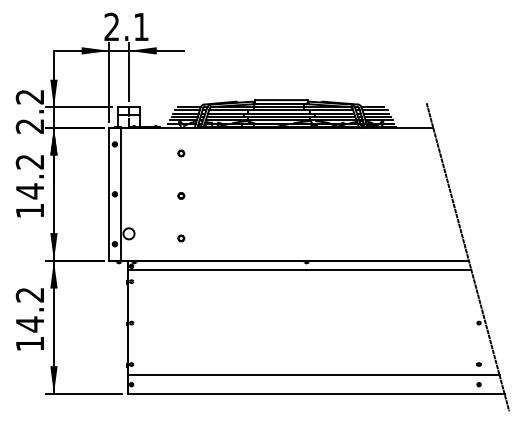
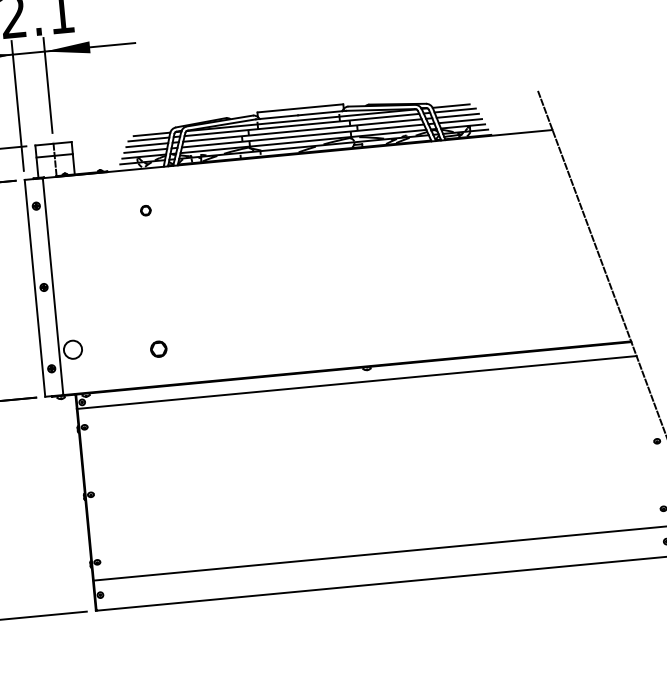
part: (181, 195) -> (152, 279), removed
part: (181, 238) -> (159, 349), size x1.6

